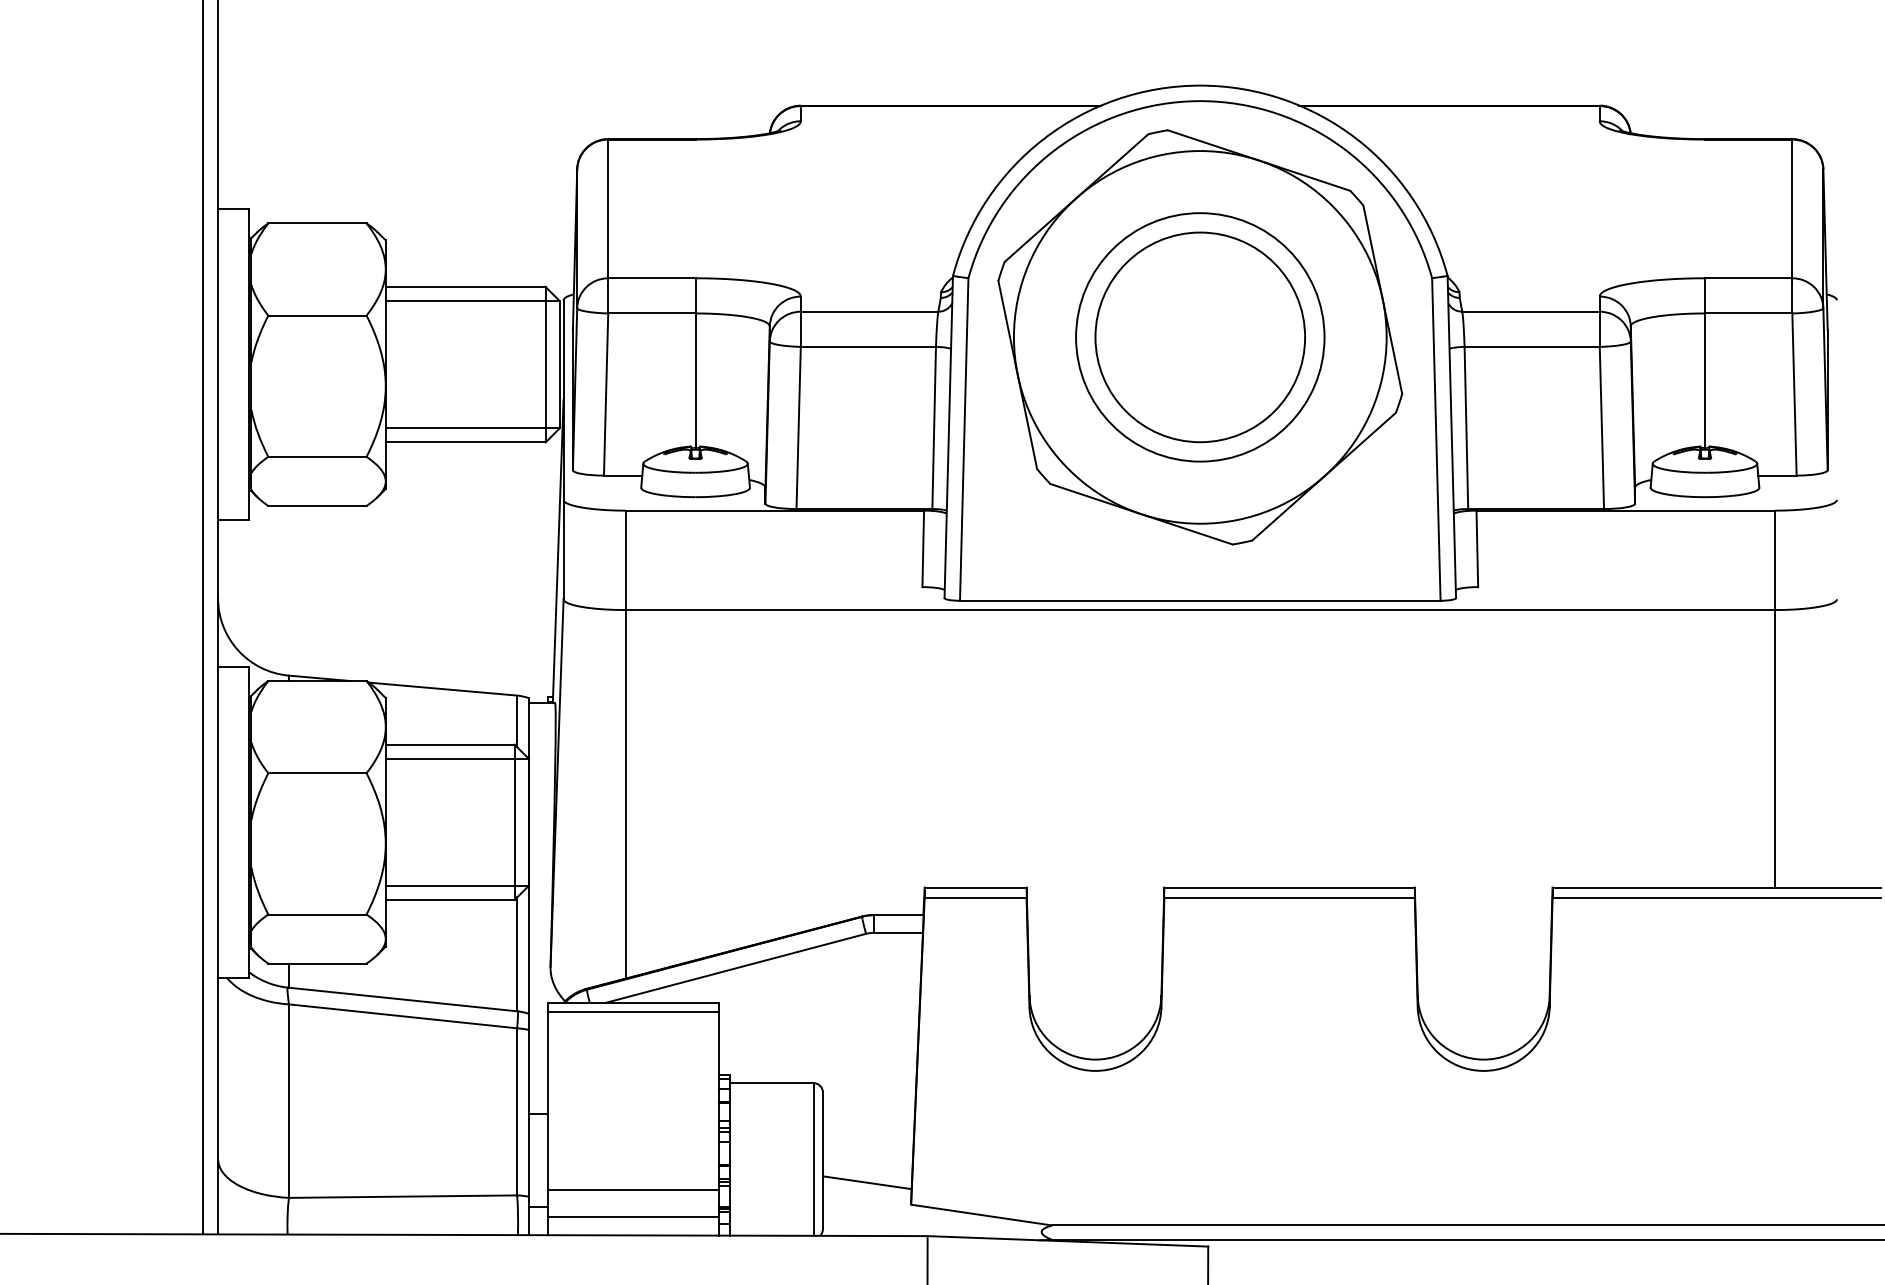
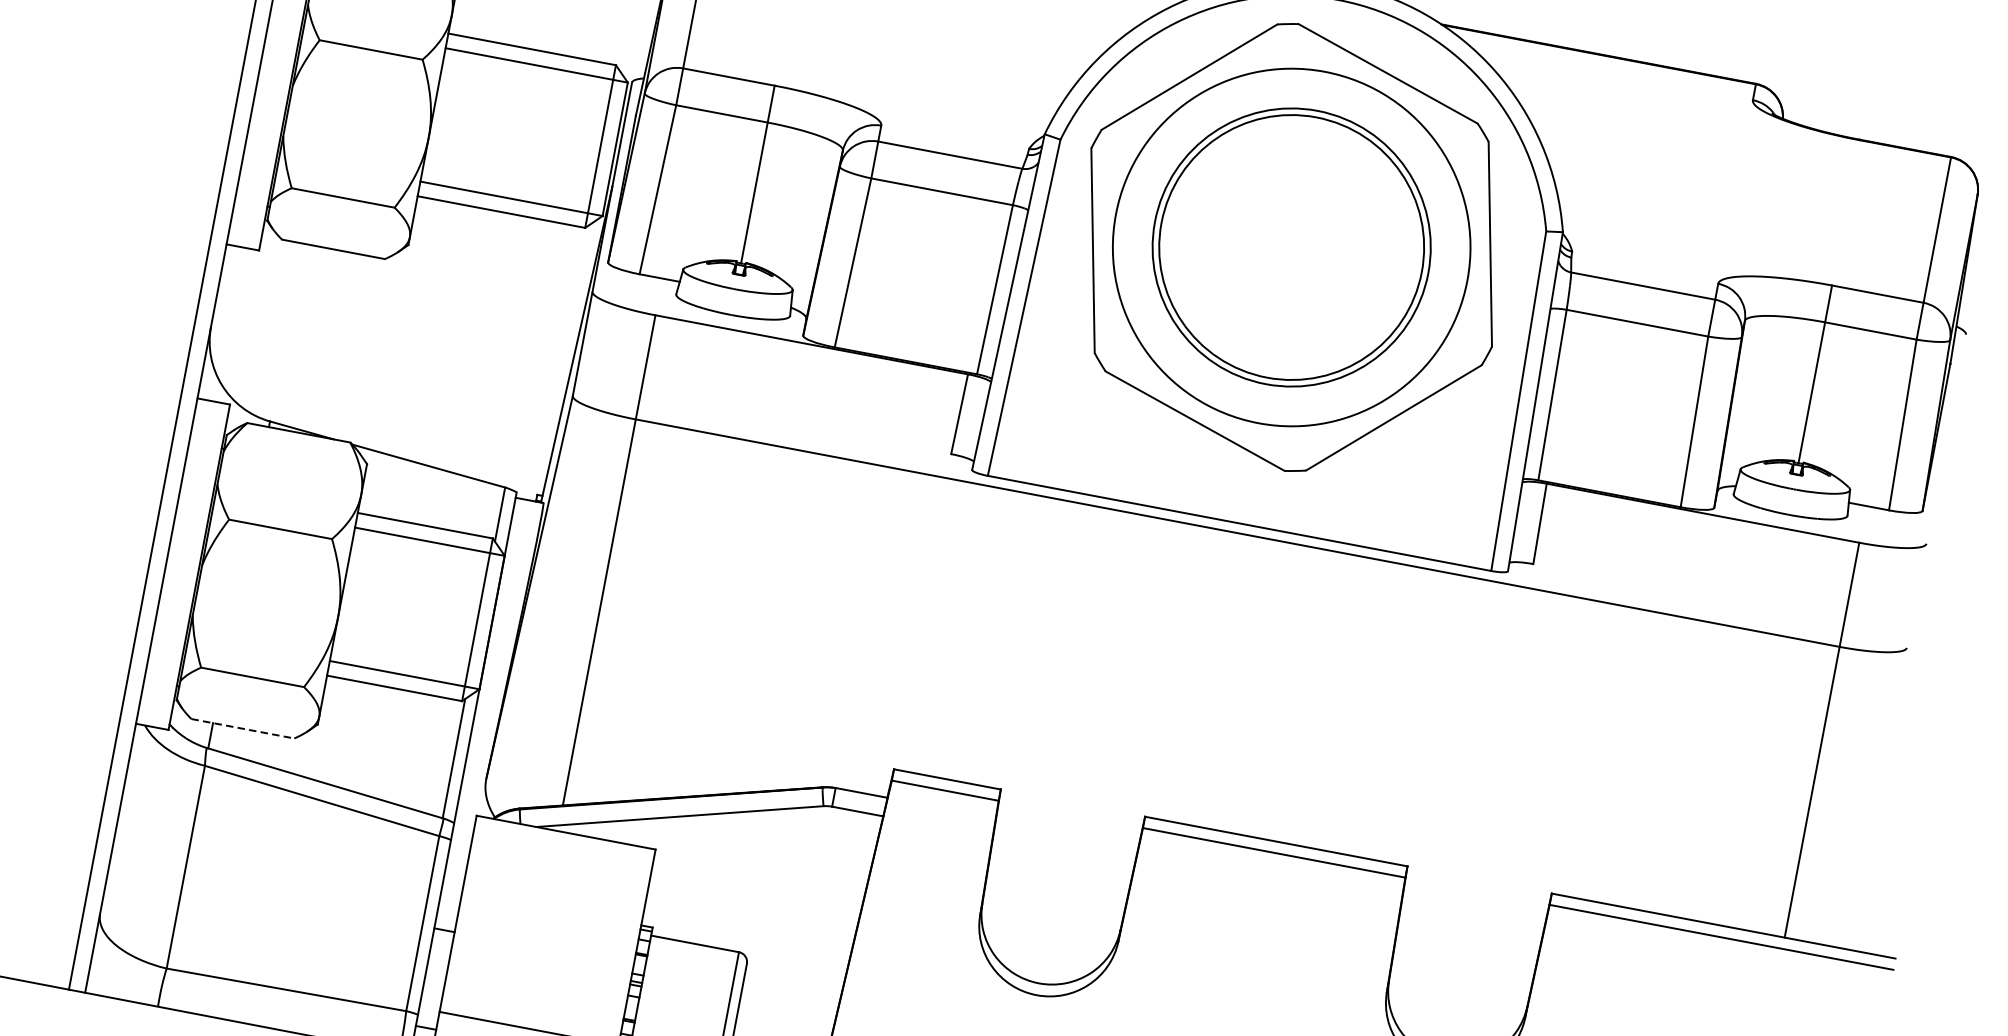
circle: (1199, 337) -> (1290, 247), size x0.7
circle: (1200, 337) -> (1291, 247), size x1.6
line: (317, 963) -> (242, 728), solid -> dashed
line: (633, 1011) -> (564, 841), removed

